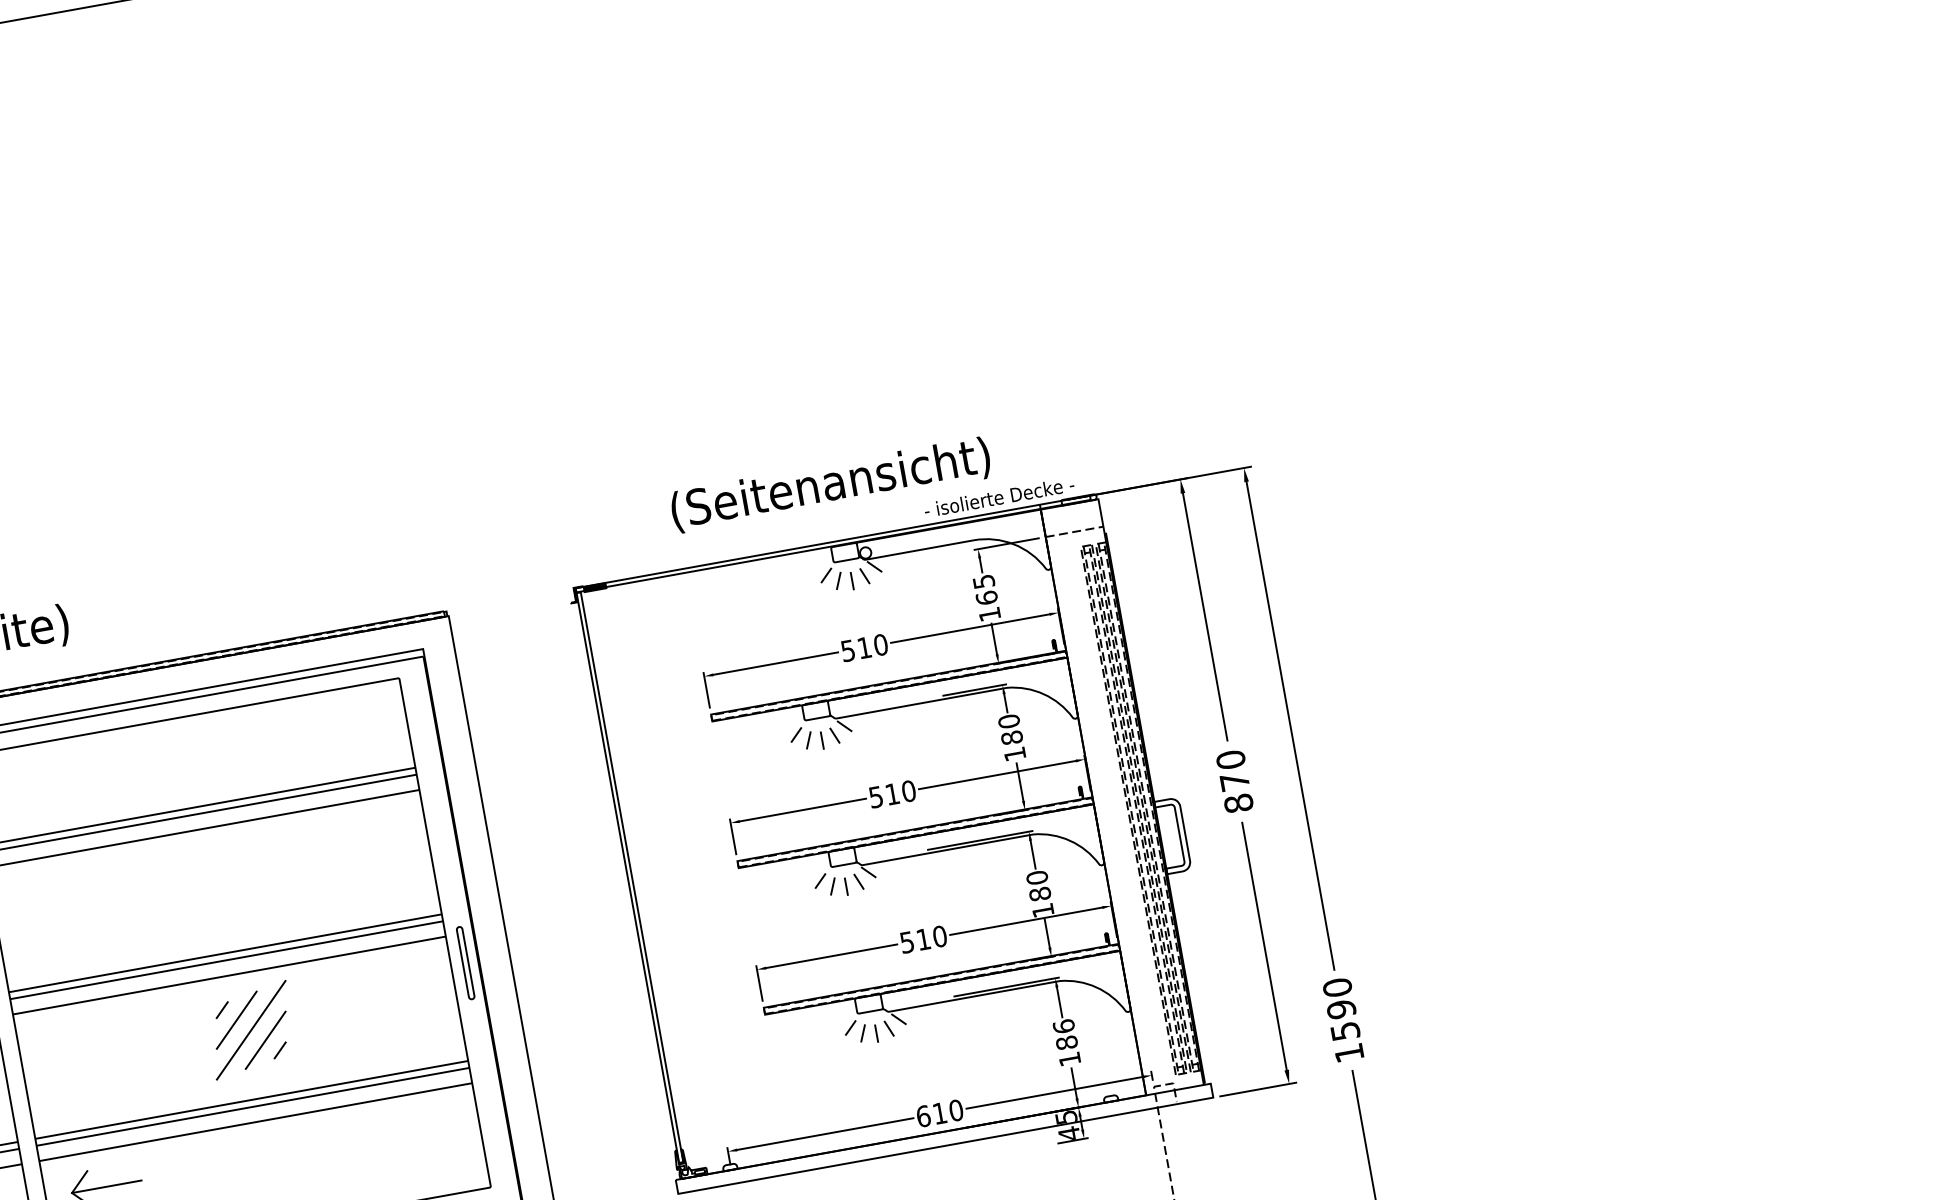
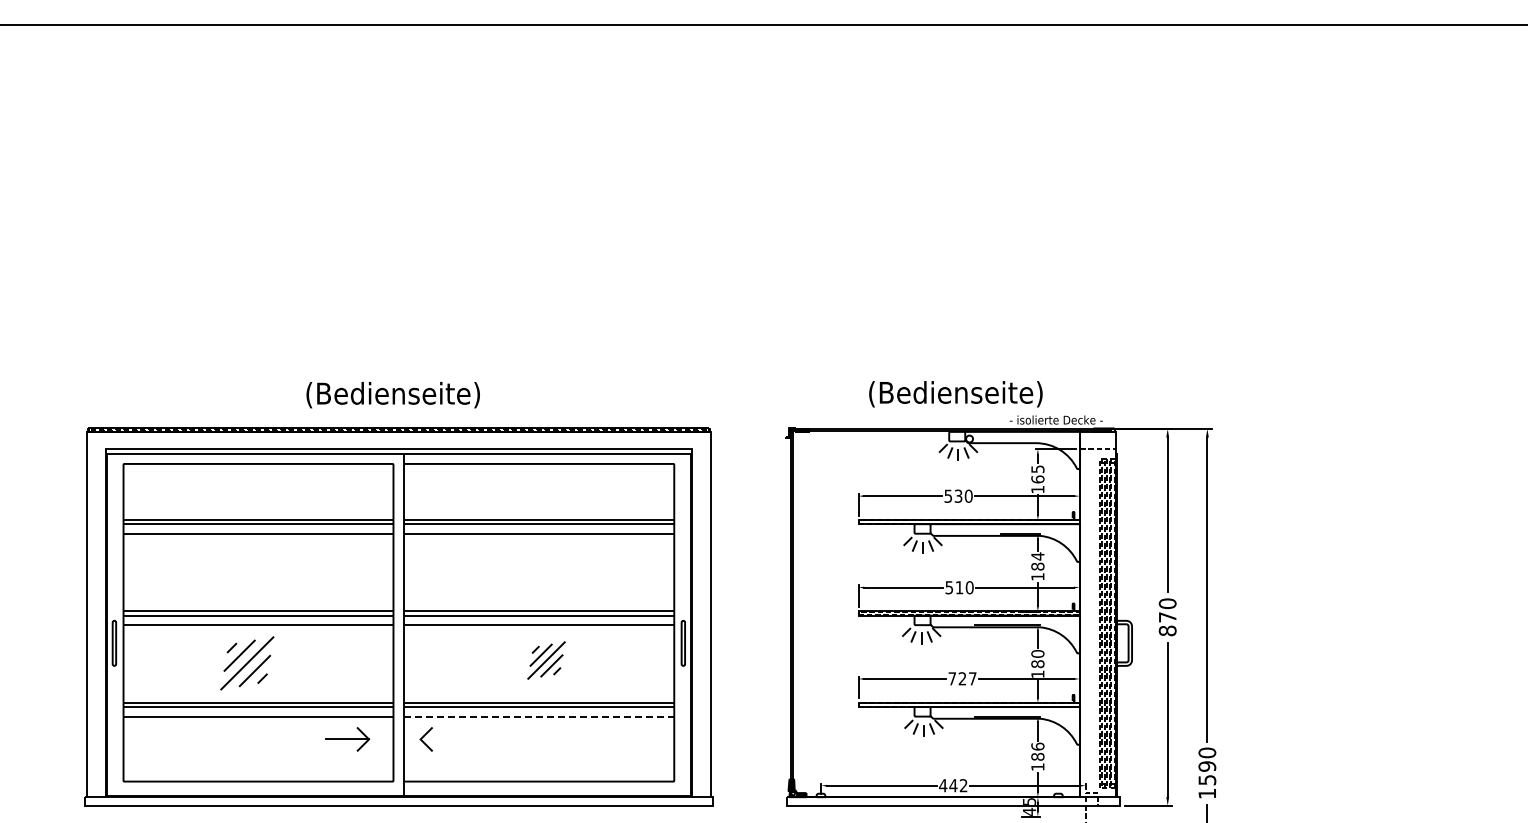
text: (830, 485) -> (955, 394), (Seitenansicht) -> (Bedienseite)
text: (864, 646) -> (958, 495), 510 -> 530
text: (1008, 721) -> (1037, 556), 180 -> 184
text: (923, 938) -> (962, 678), 510 -> 727
part: (251, 1030) -> (546, 660), size x0.7
text: (939, 1113) -> (953, 785), 610 -> 442
line: (256, 1121) -> (539, 716), solid -> dashed
line: (105, 1187) -> (441, 739), removed

